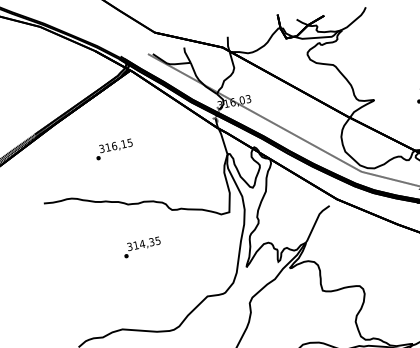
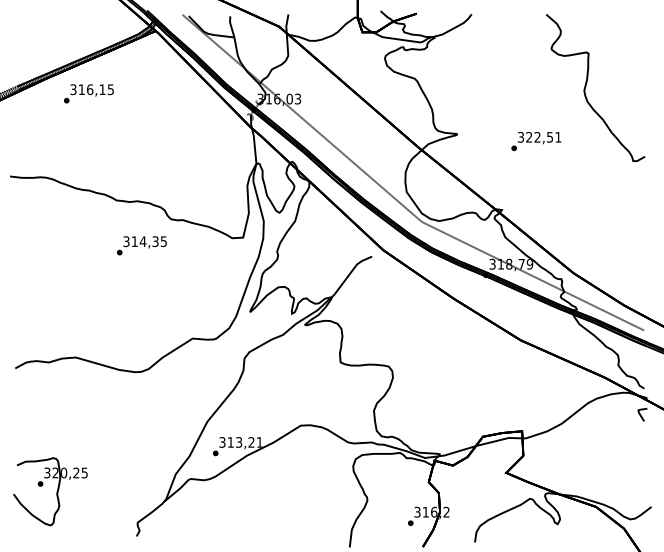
text: (113, 149) -> (88, 93), moved
text: (141, 247) -> (141, 245), moved

